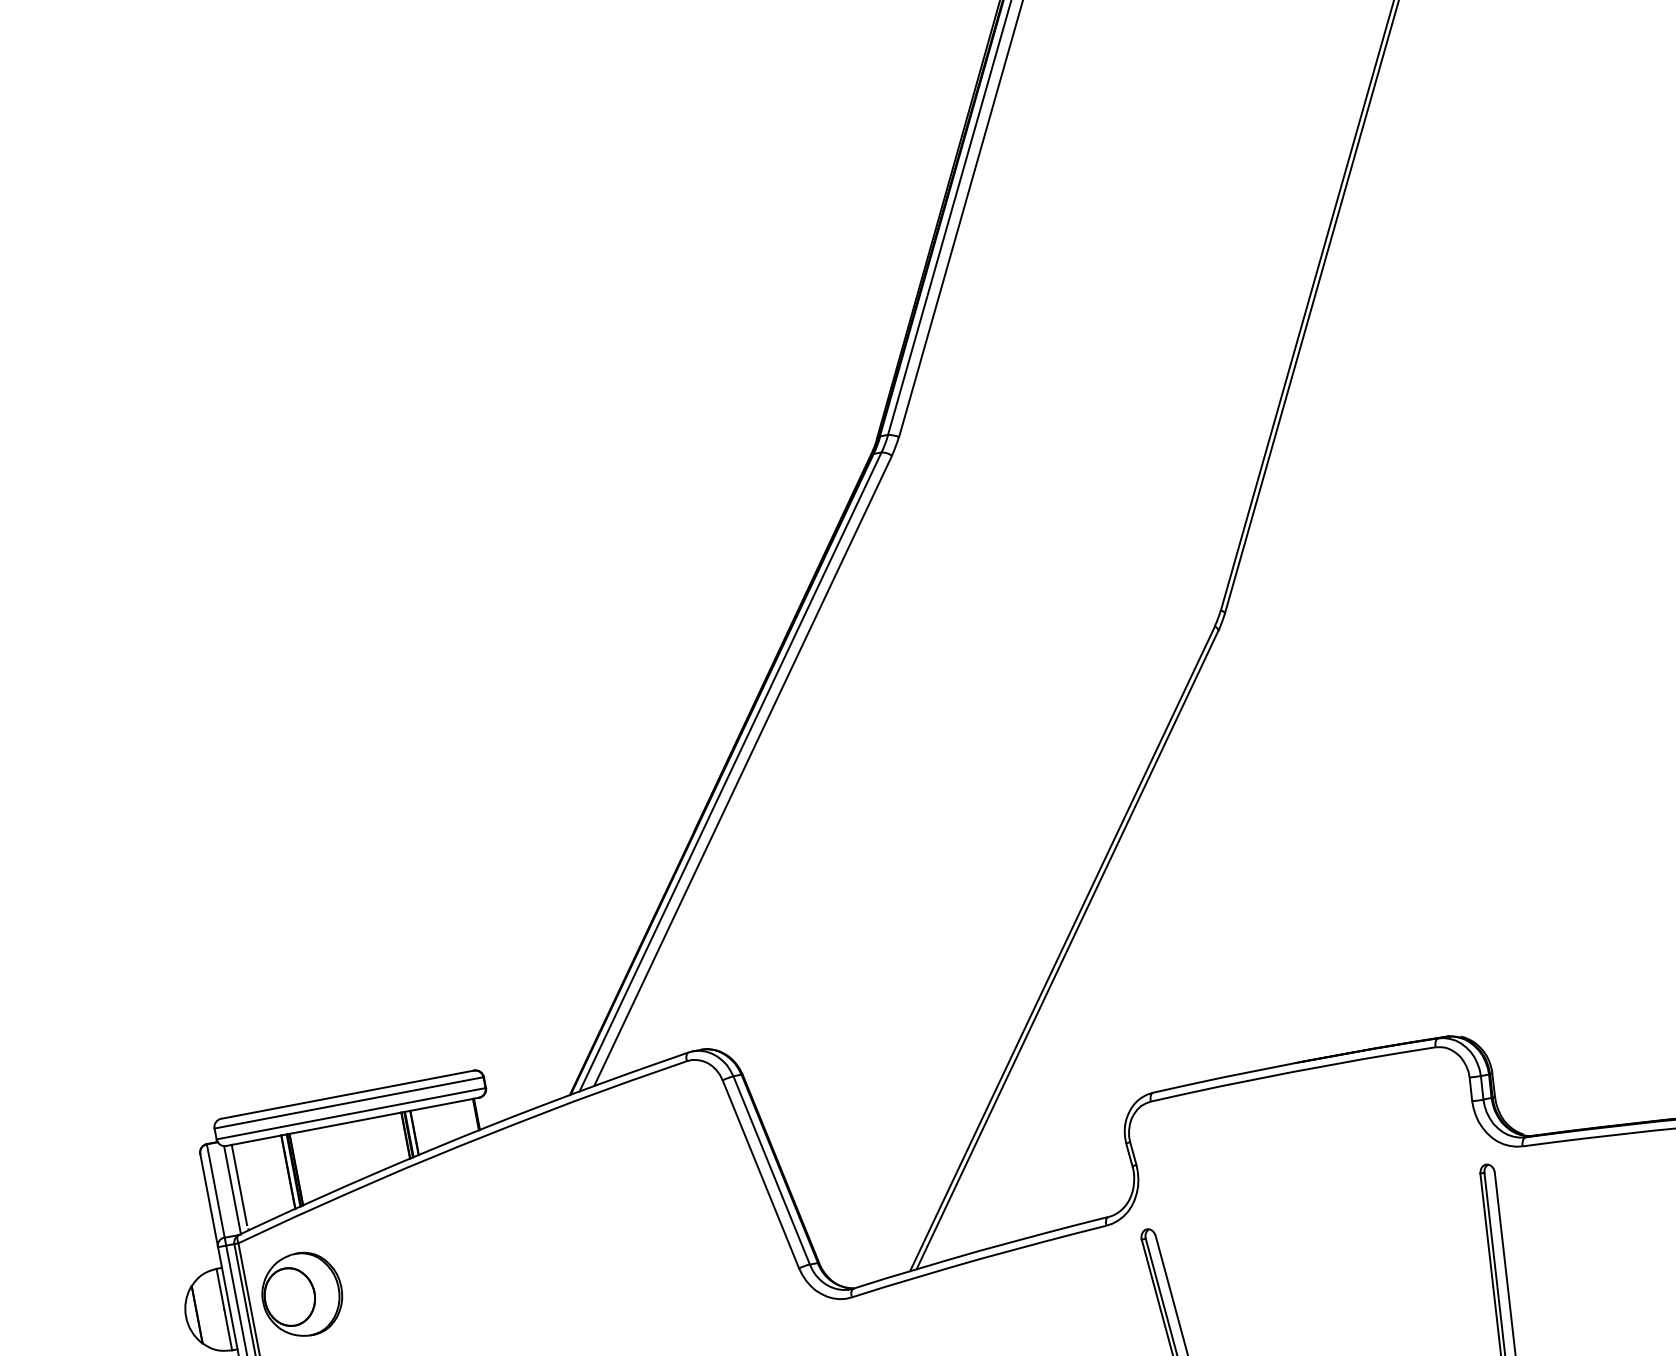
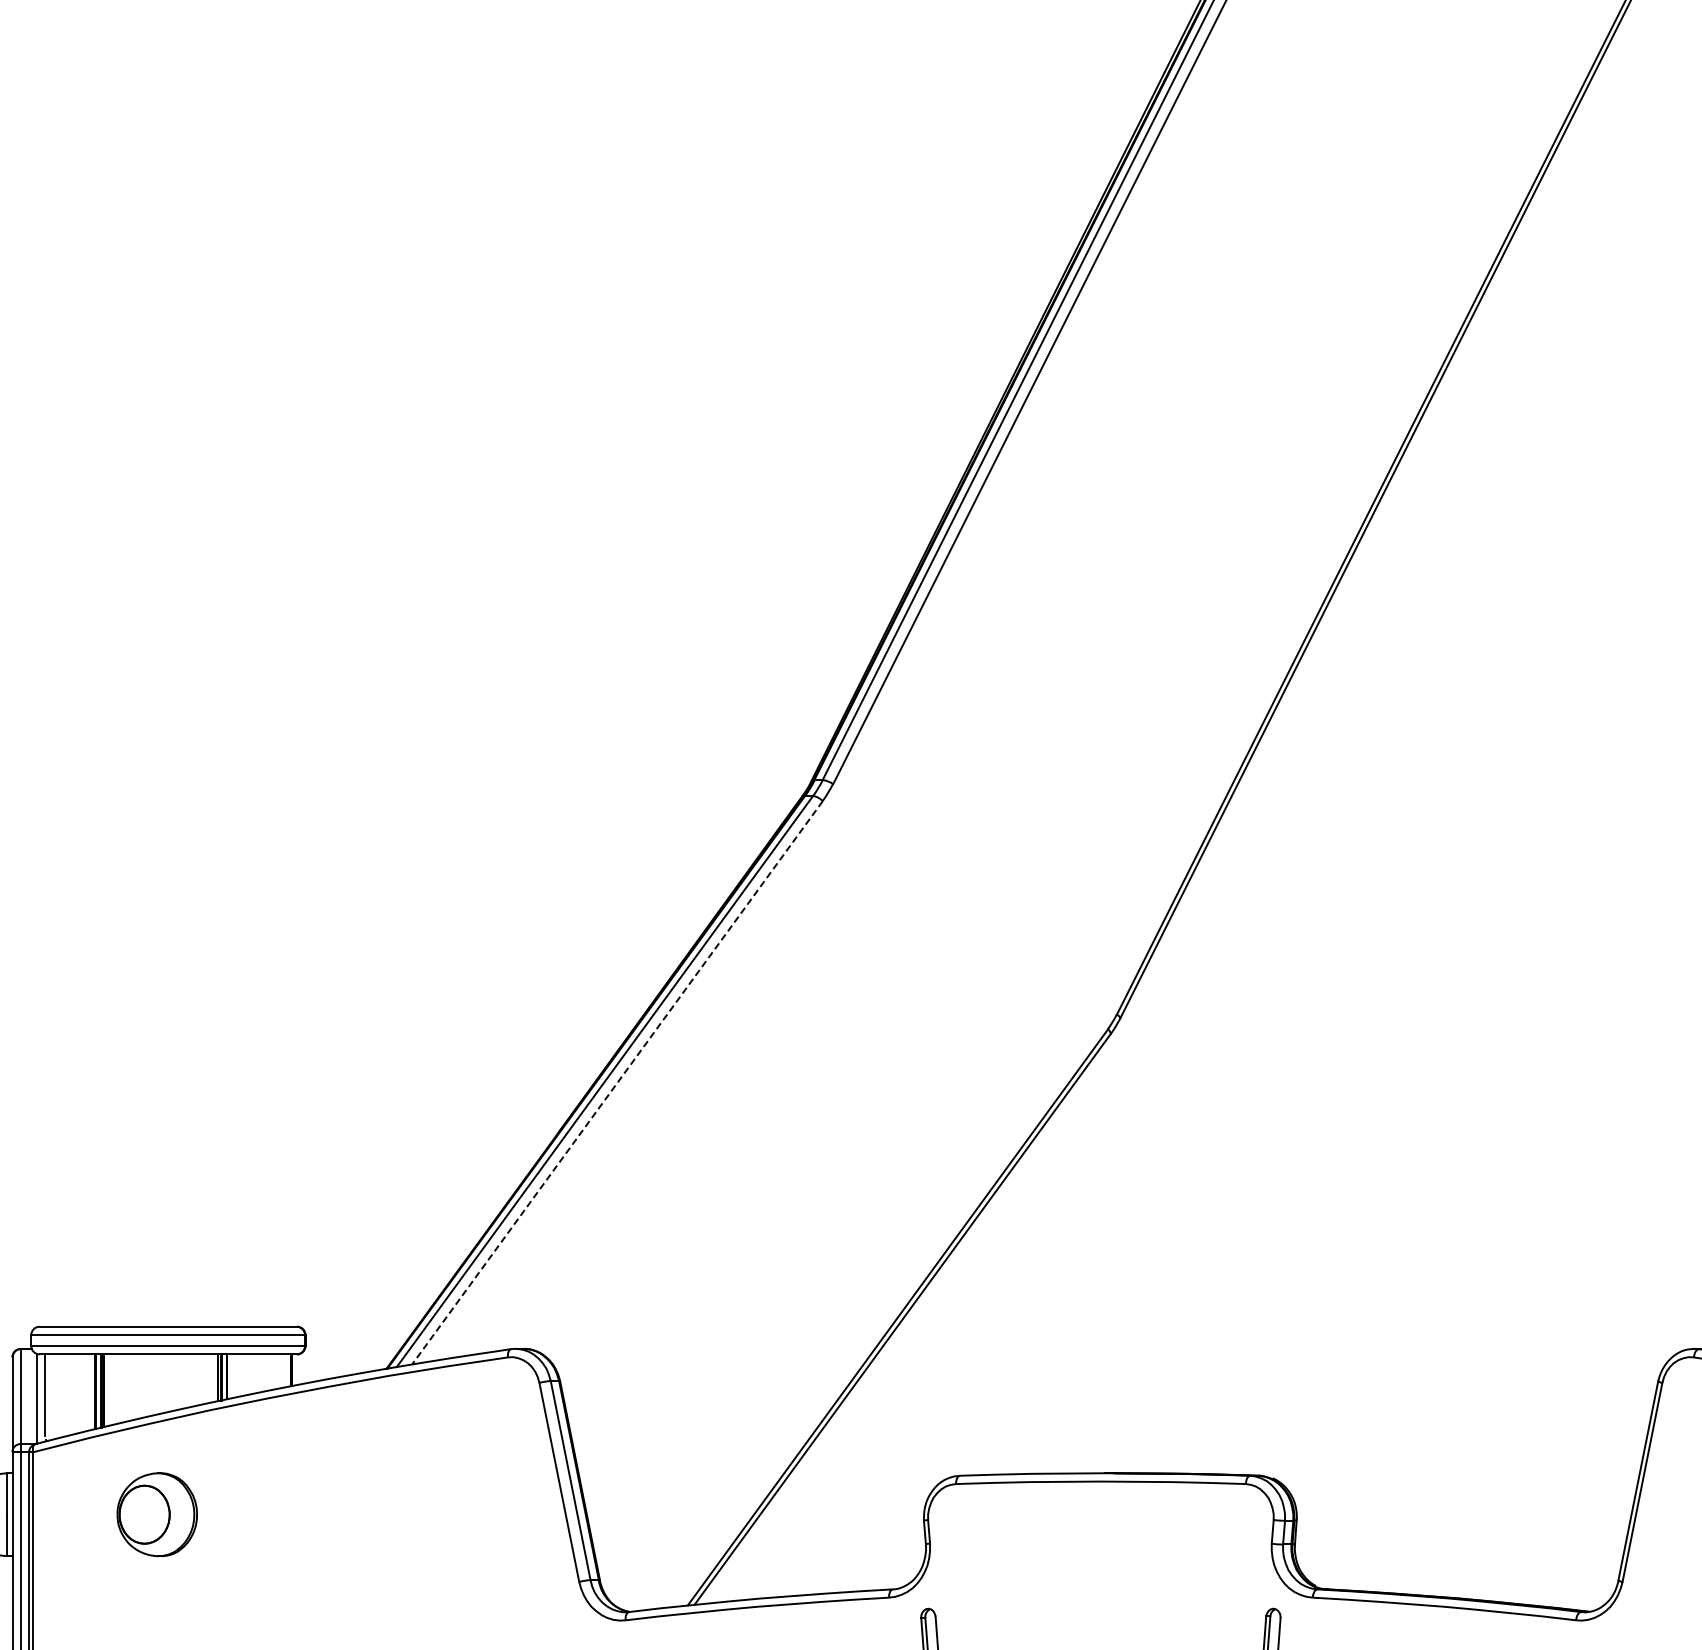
line: (743, 771) -> (617, 1083), solid -> dashed
part: (301, 1294) -> (156, 1514), moved

